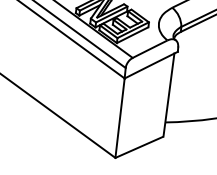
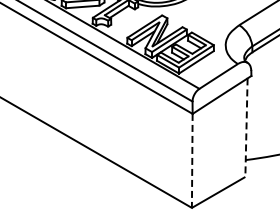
line: (168, 95) -> (246, 128), solid -> dashed
line: (120, 117) -> (192, 160), solid -> dashed

